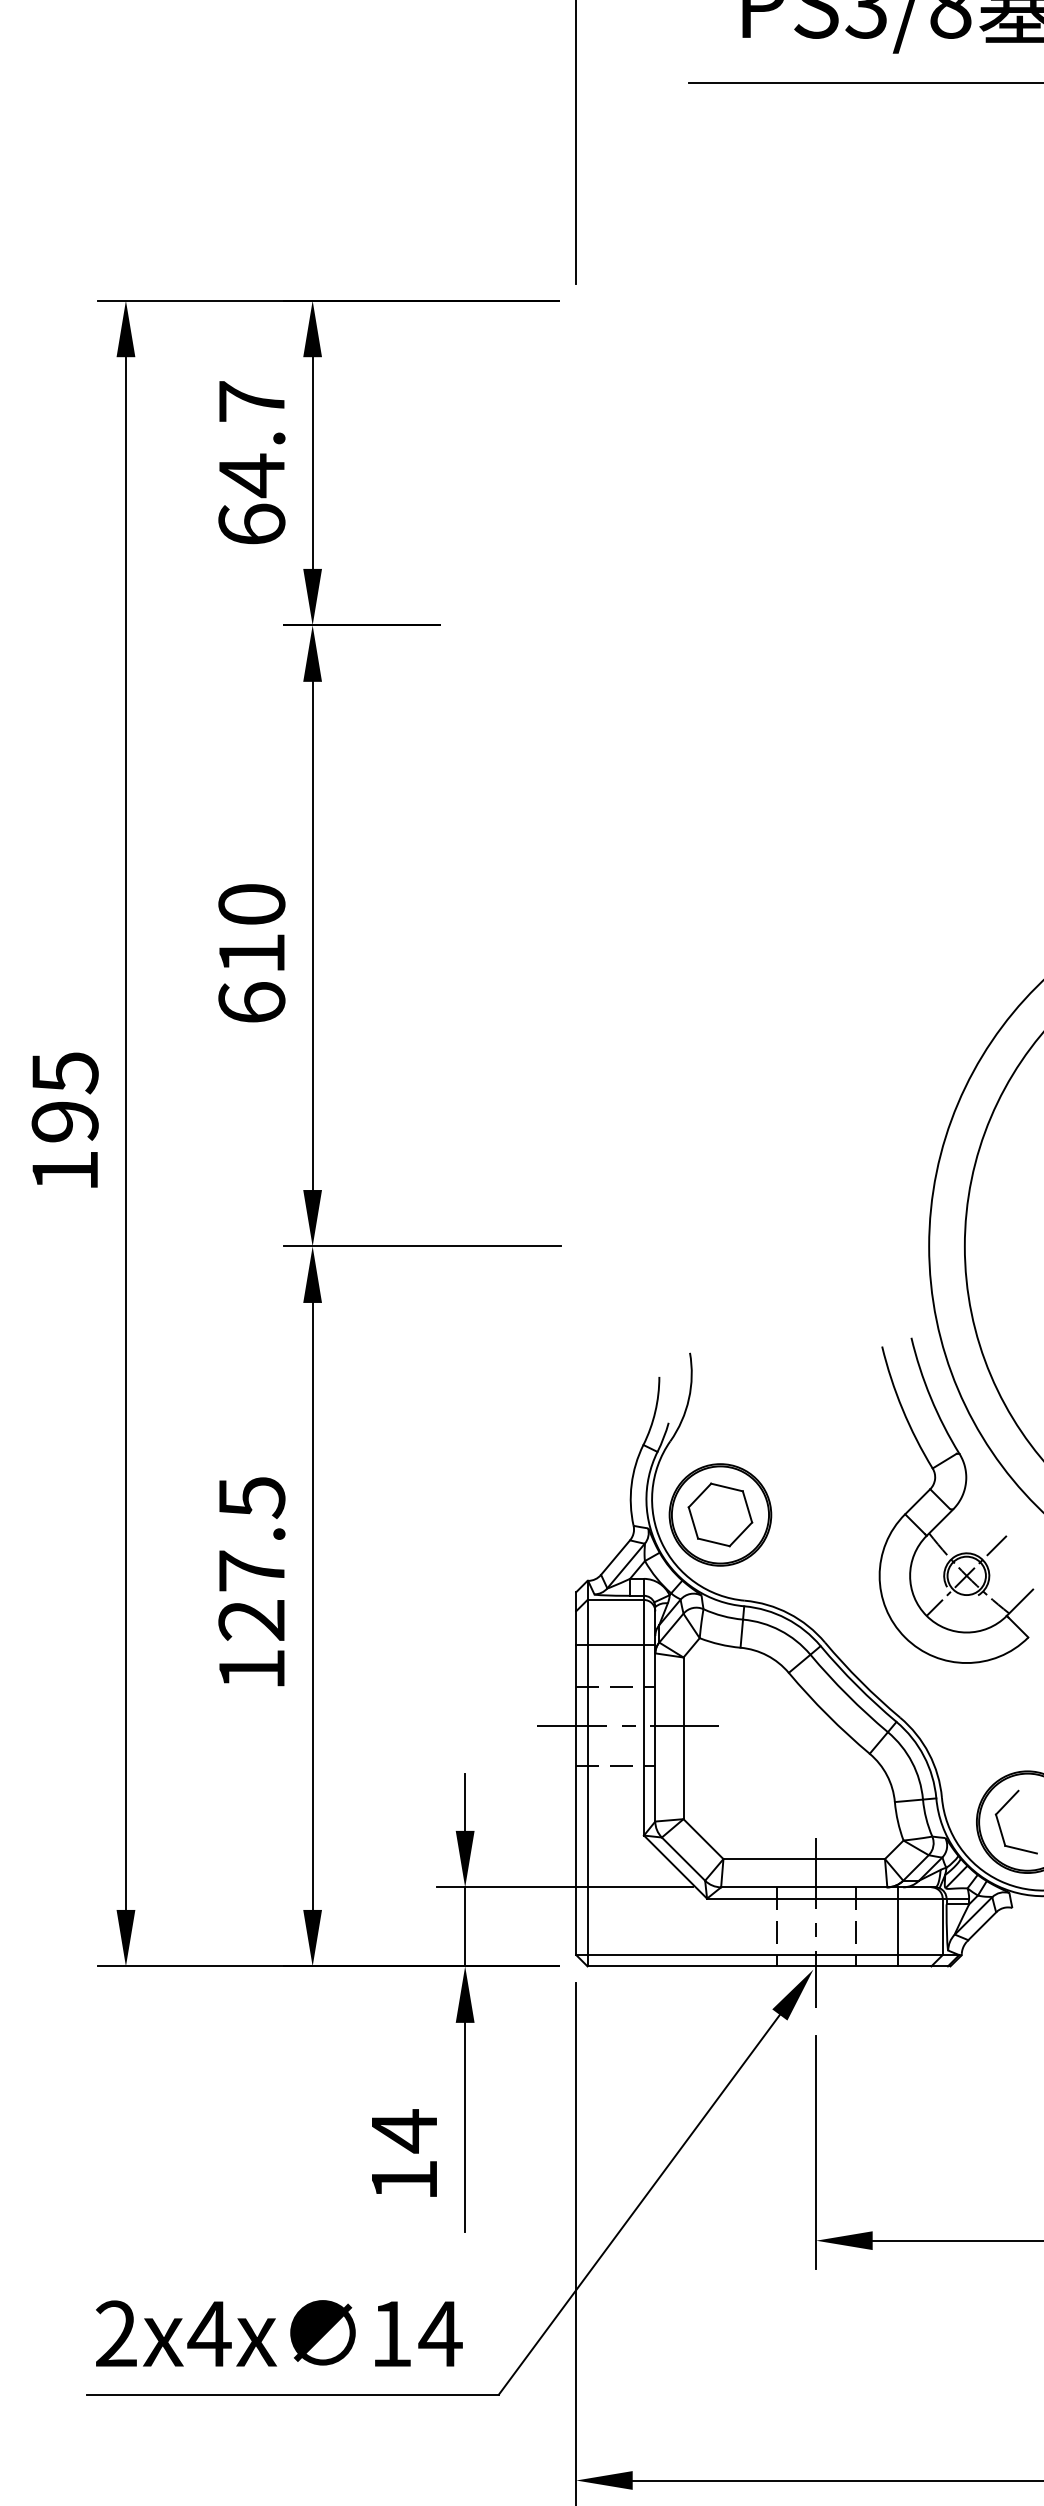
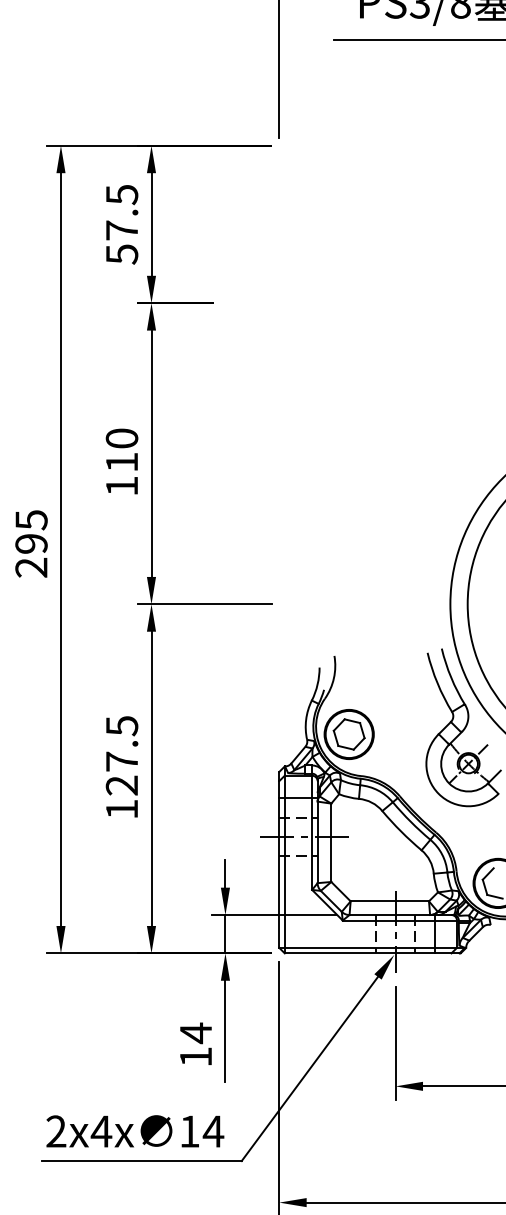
text: (250, 463) -> (121, 224), 64.7 -> 57.5
text: (250, 1001) -> (121, 485), 610 -> 110
text: (65, 1170) -> (31, 567), 195 -> 295

